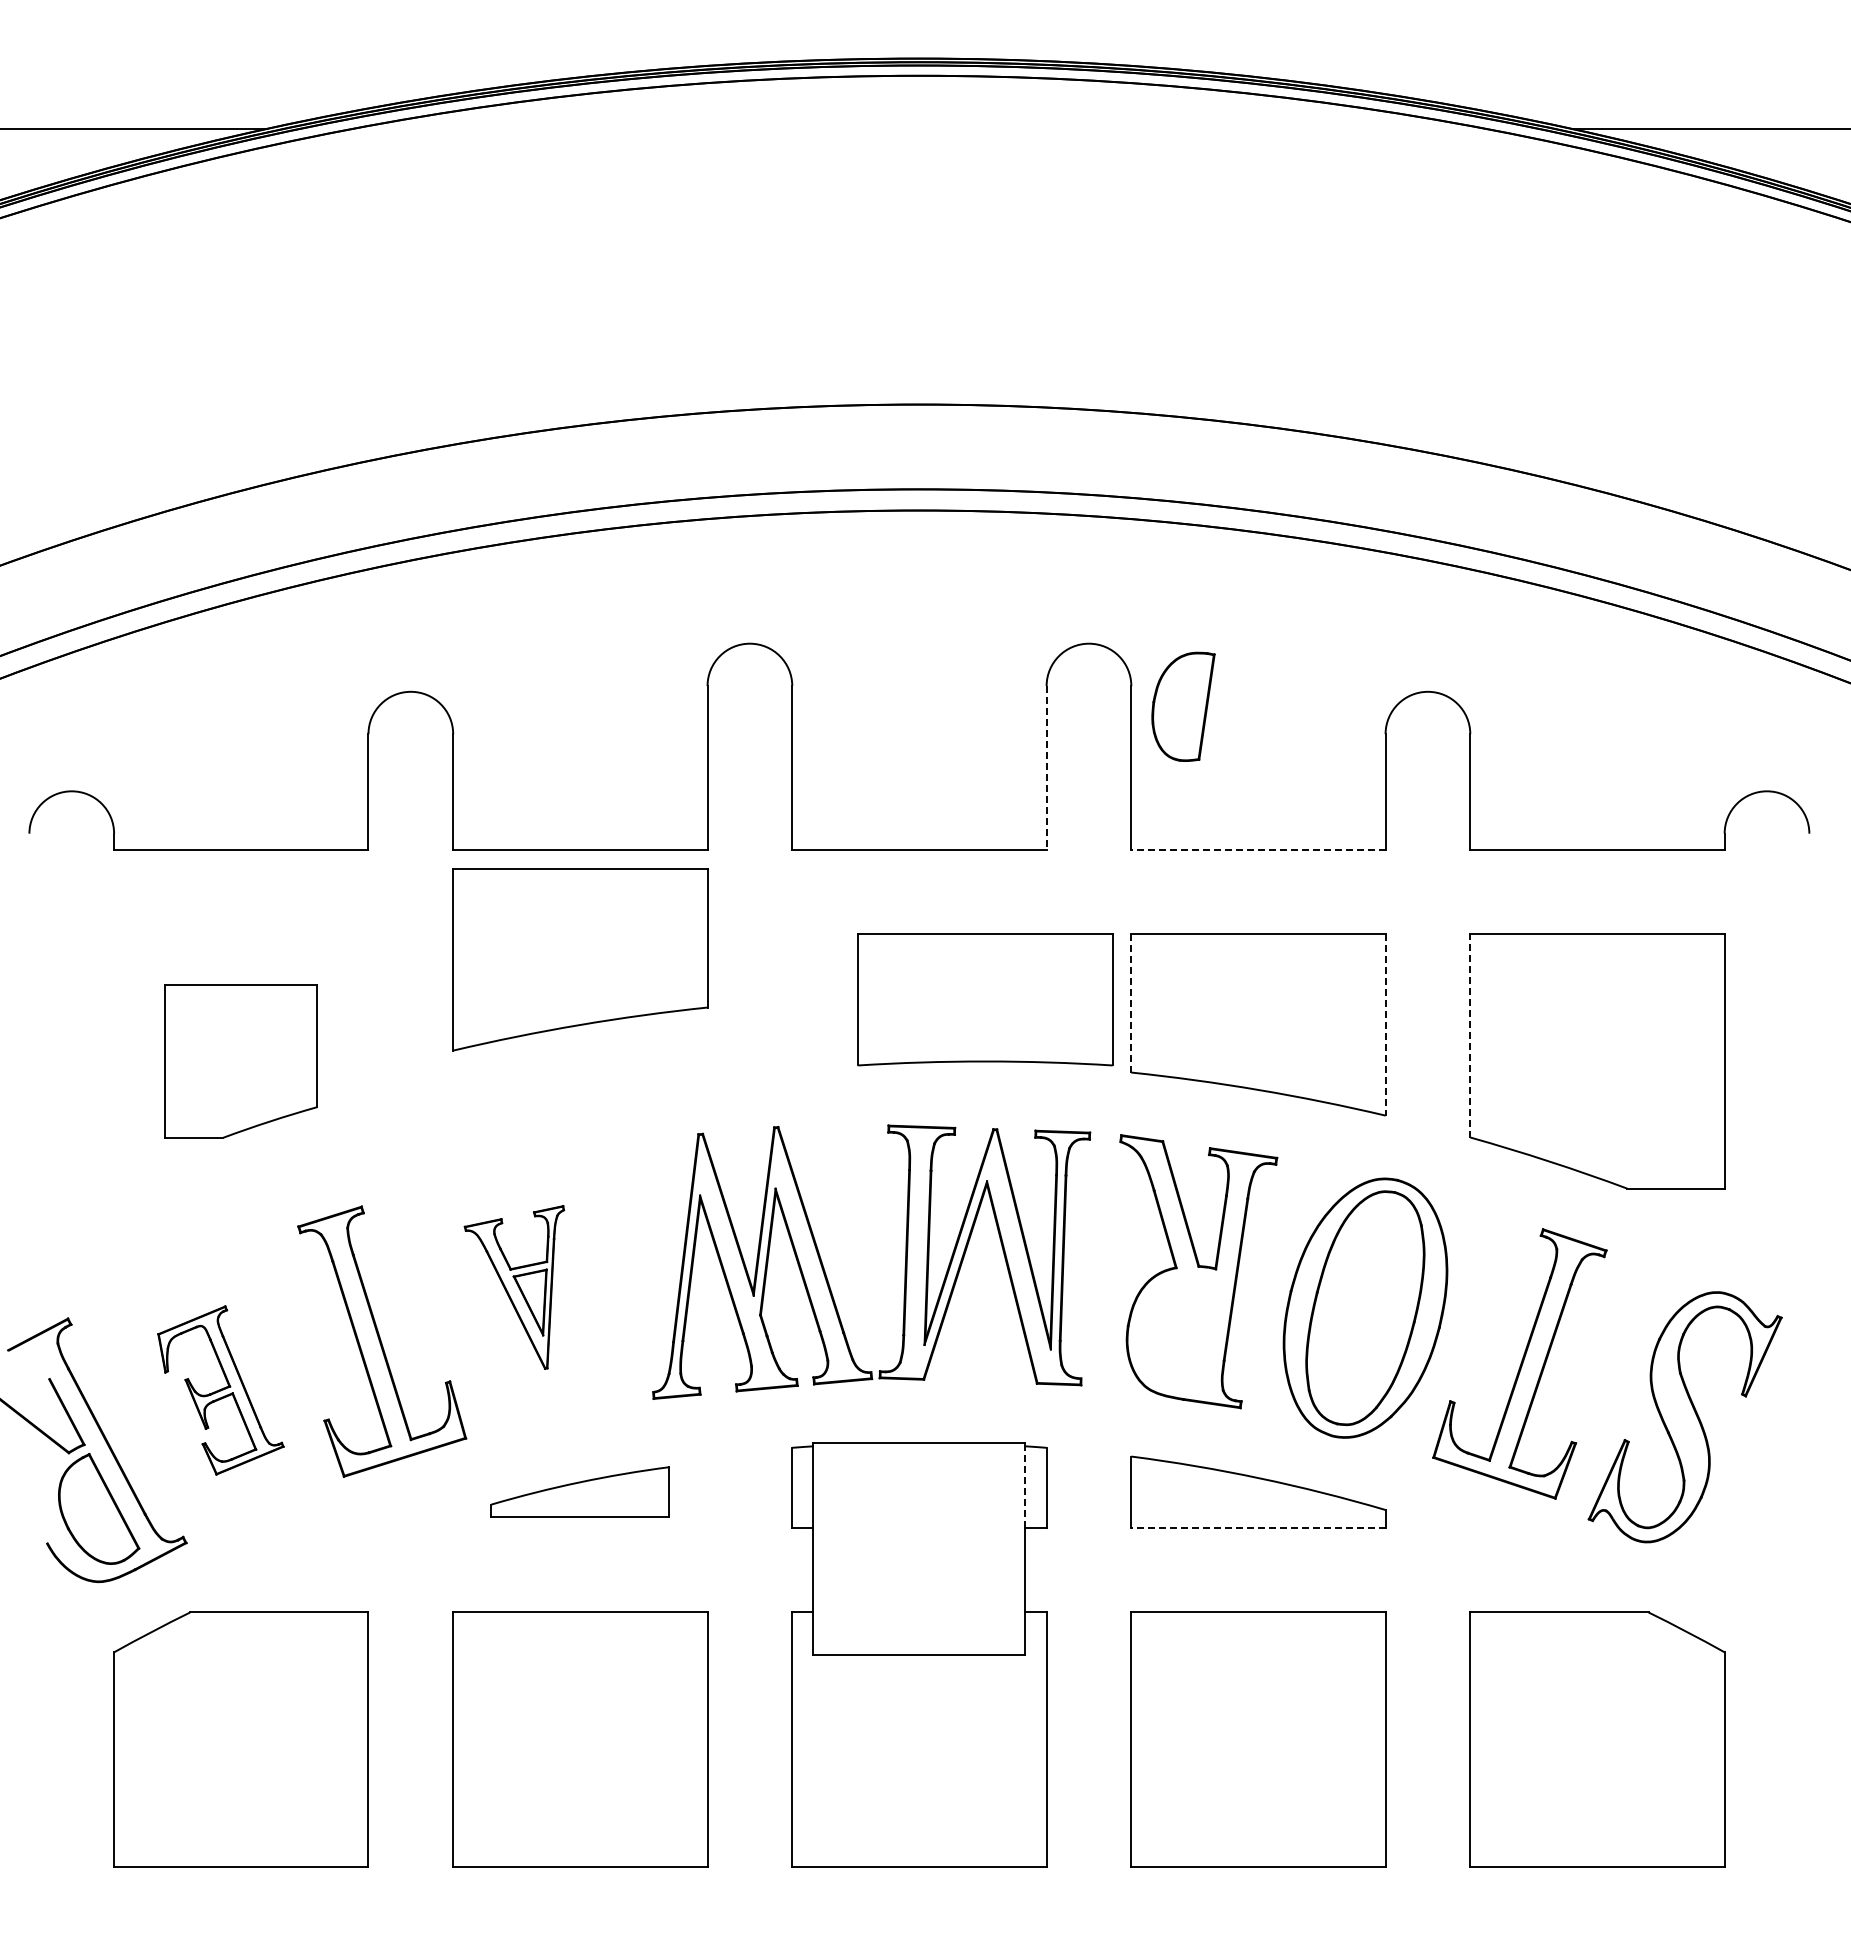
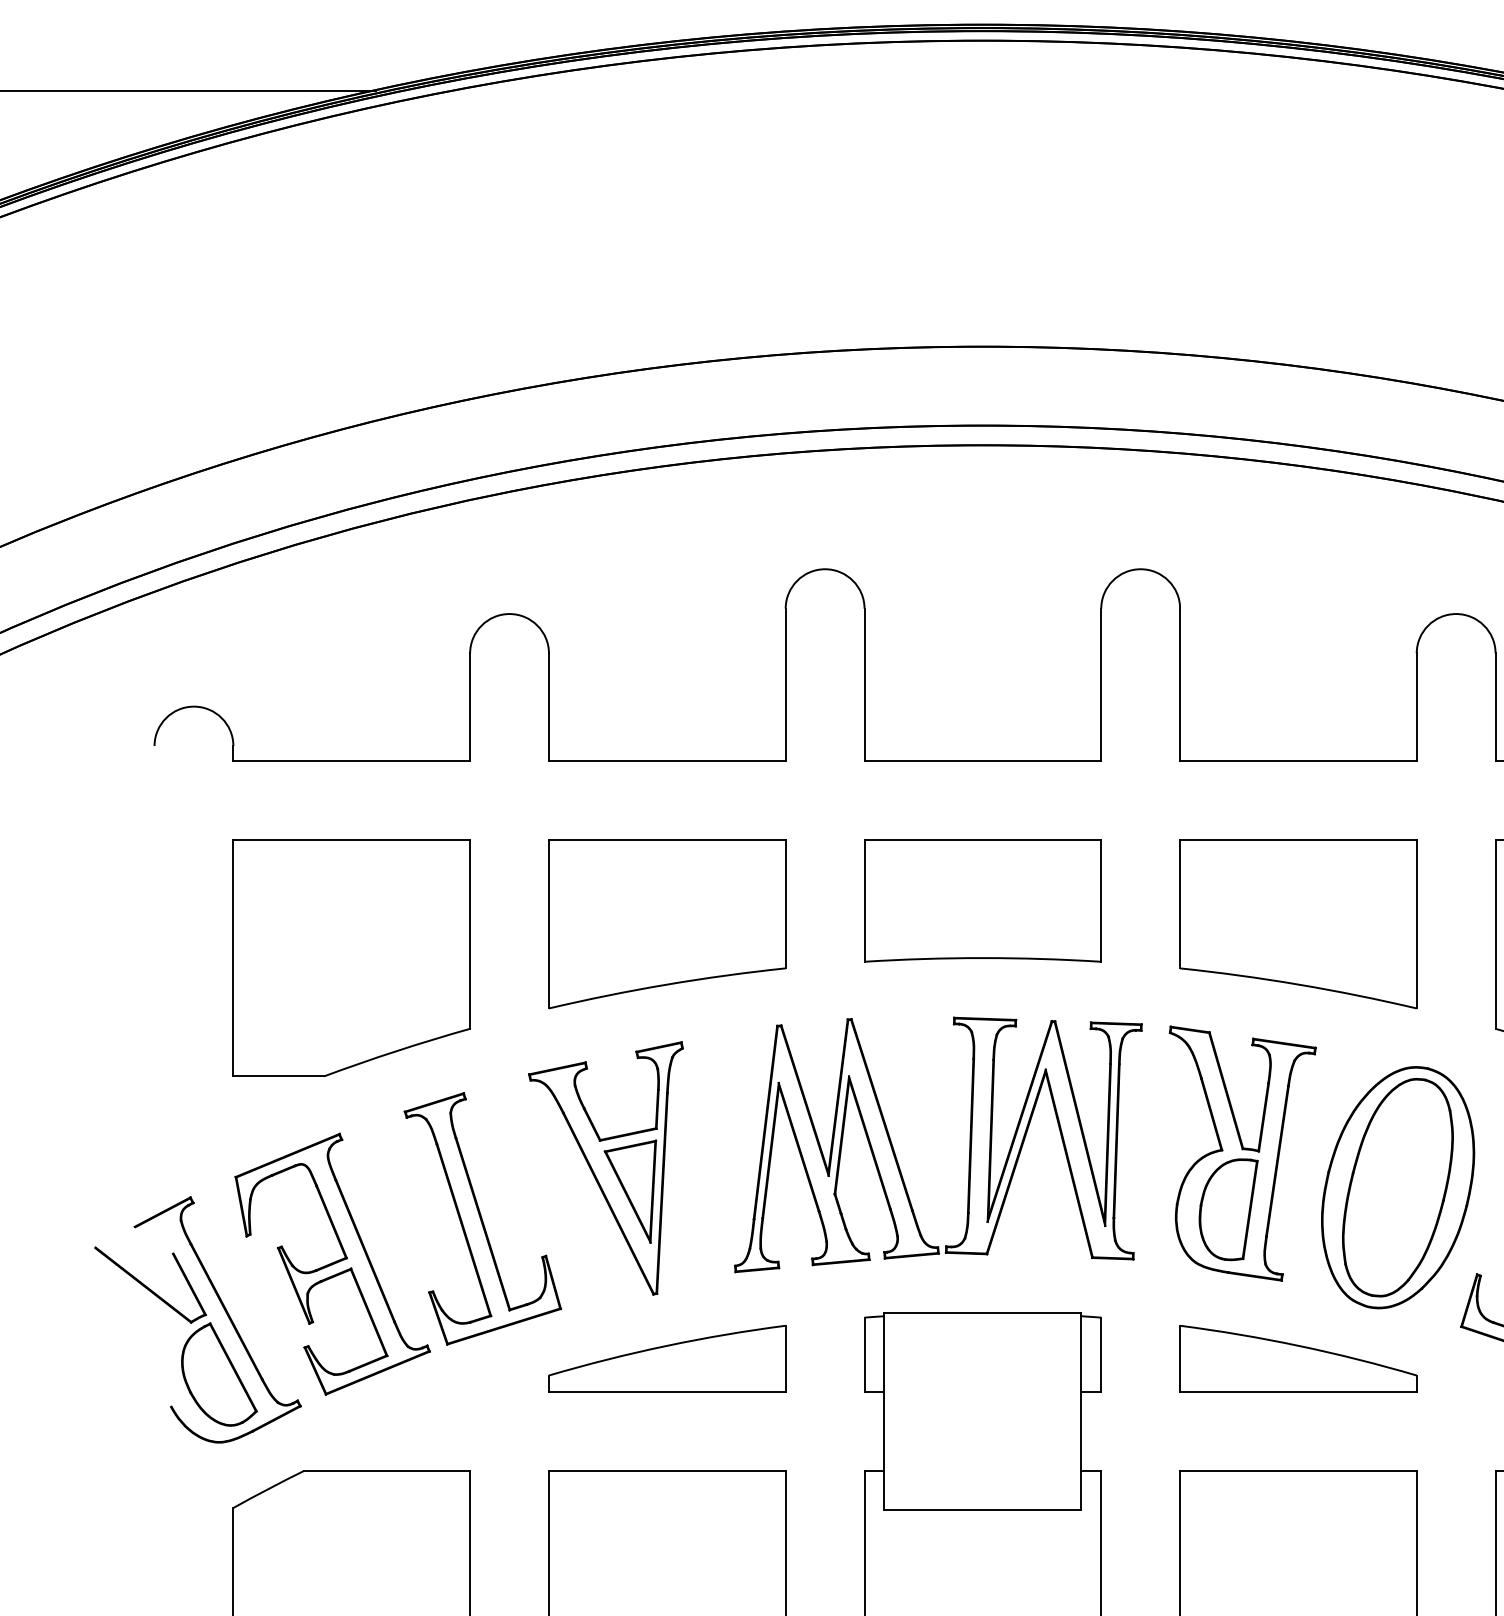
part: (1183, 706) -> (1228, 1209), moved
line: (1046, 767) -> (1101, 684), dashed -> solid
line: (1257, 849) -> (1297, 760), dashed -> solid
part: (580, 959) -> (667, 923), moved
part: (985, 999) -> (982, 900), moved
line: (1131, 1002) -> (1180, 903), dashed -> solid
line: (1385, 1024) -> (1416, 923), dashed -> solid
line: (1470, 1035) -> (1495, 933), dashed -> solid
part: (240, 1061) -> (351, 958), size x1.67
part: (514, 1287) -> (606, 1168), size x1.67
part: (220, 1390) -> (332, 1264), size x1.67
line: (1025, 1486) -> (1081, 1353), dashed -> solid
part: (580, 1491) -> (667, 1358), size x1.43
line: (1257, 1527) -> (1297, 1391), dashed -> solid

